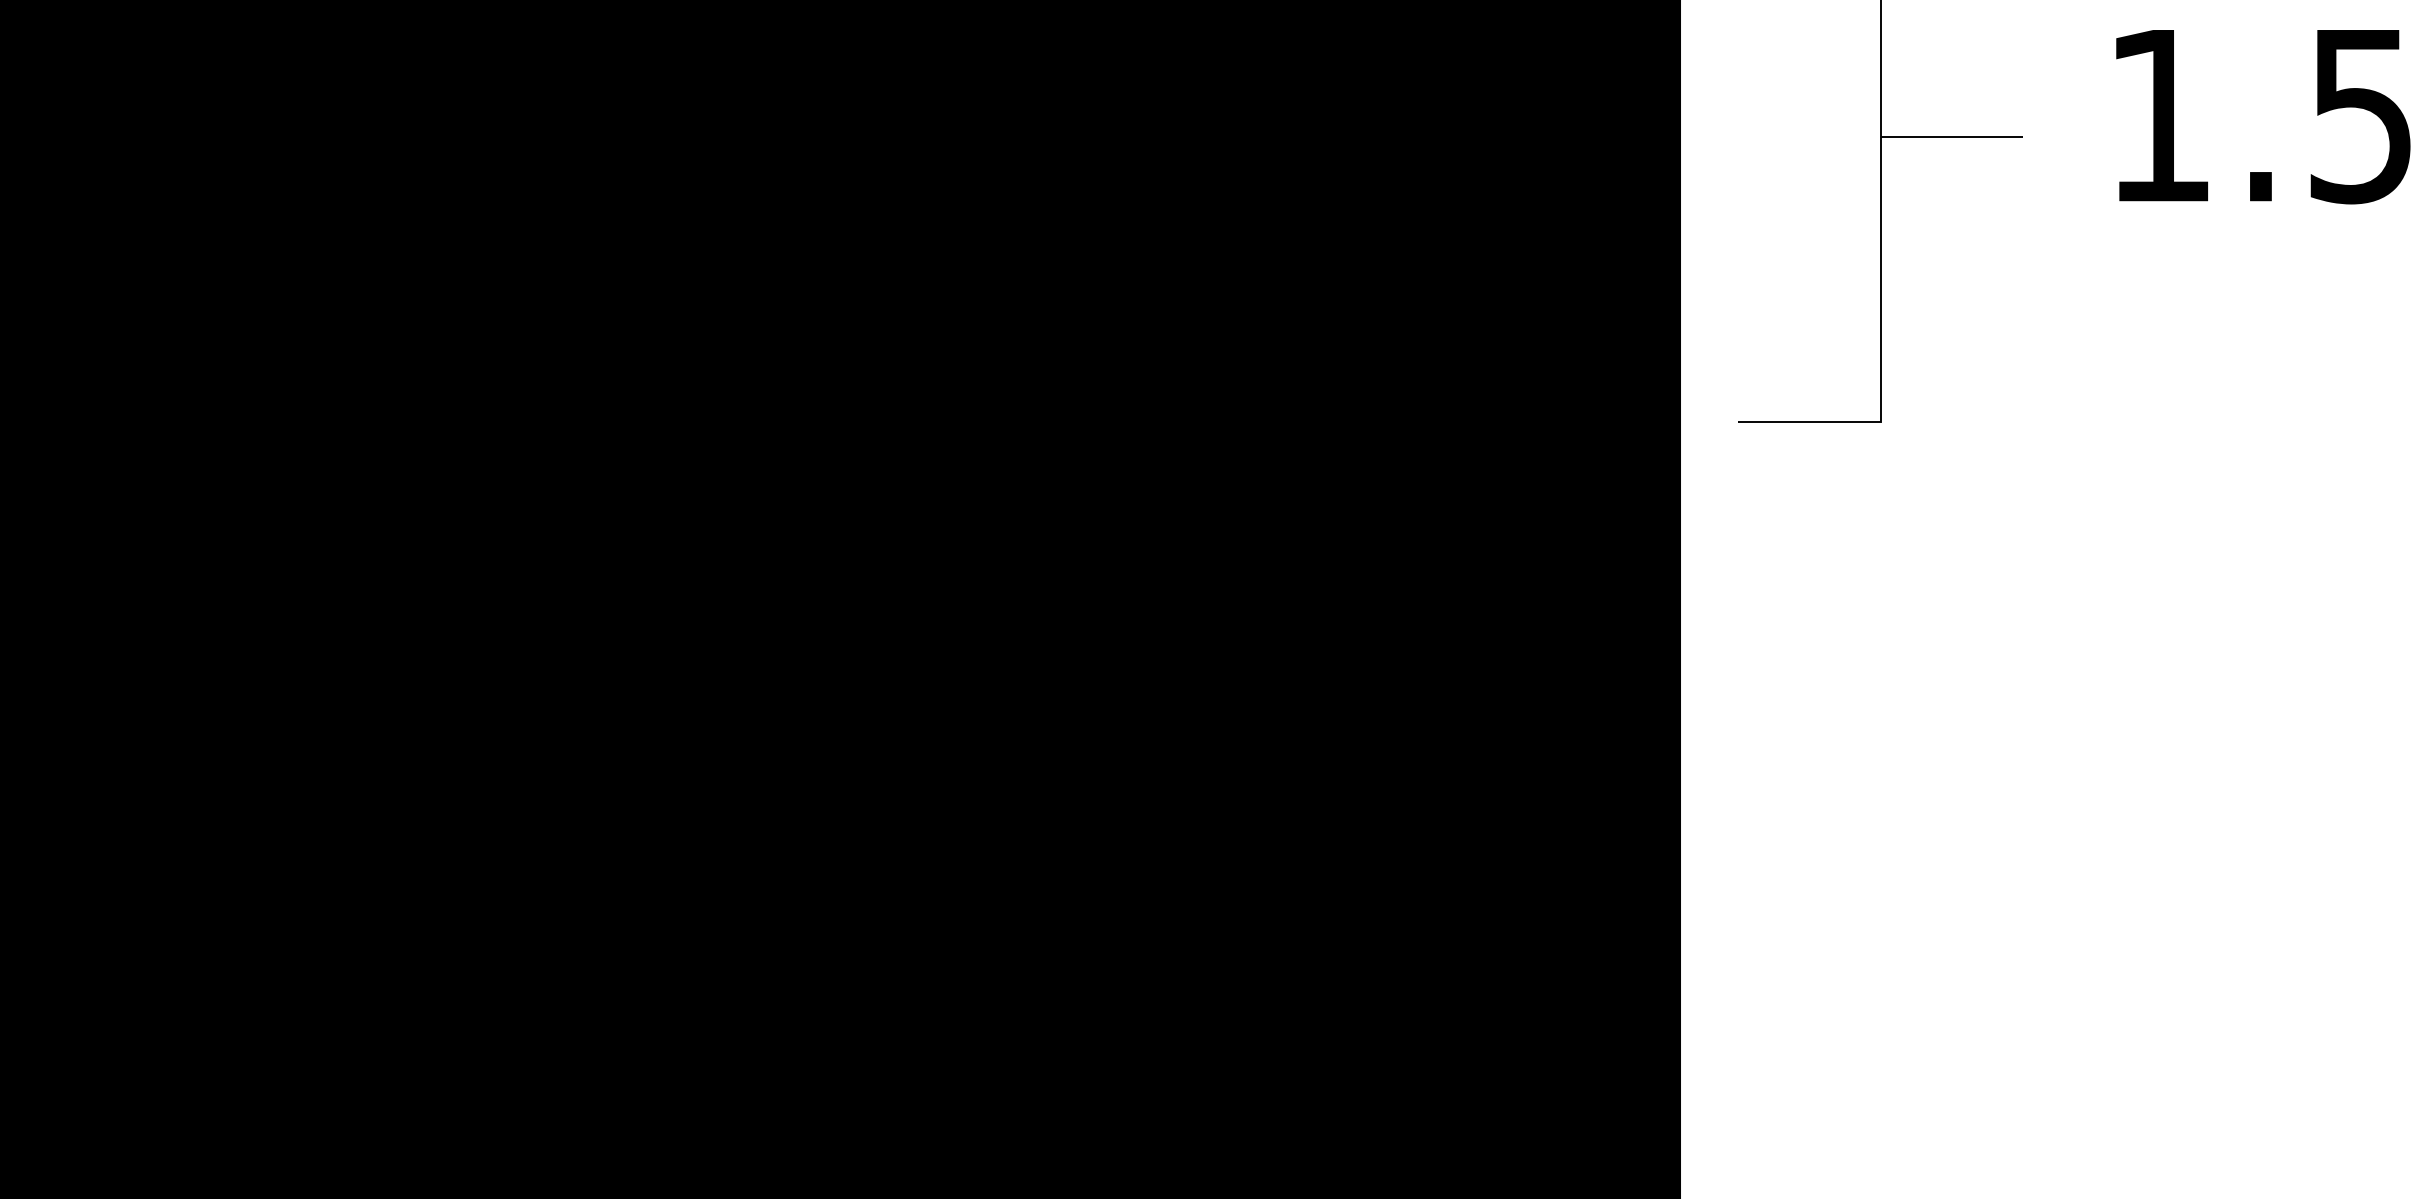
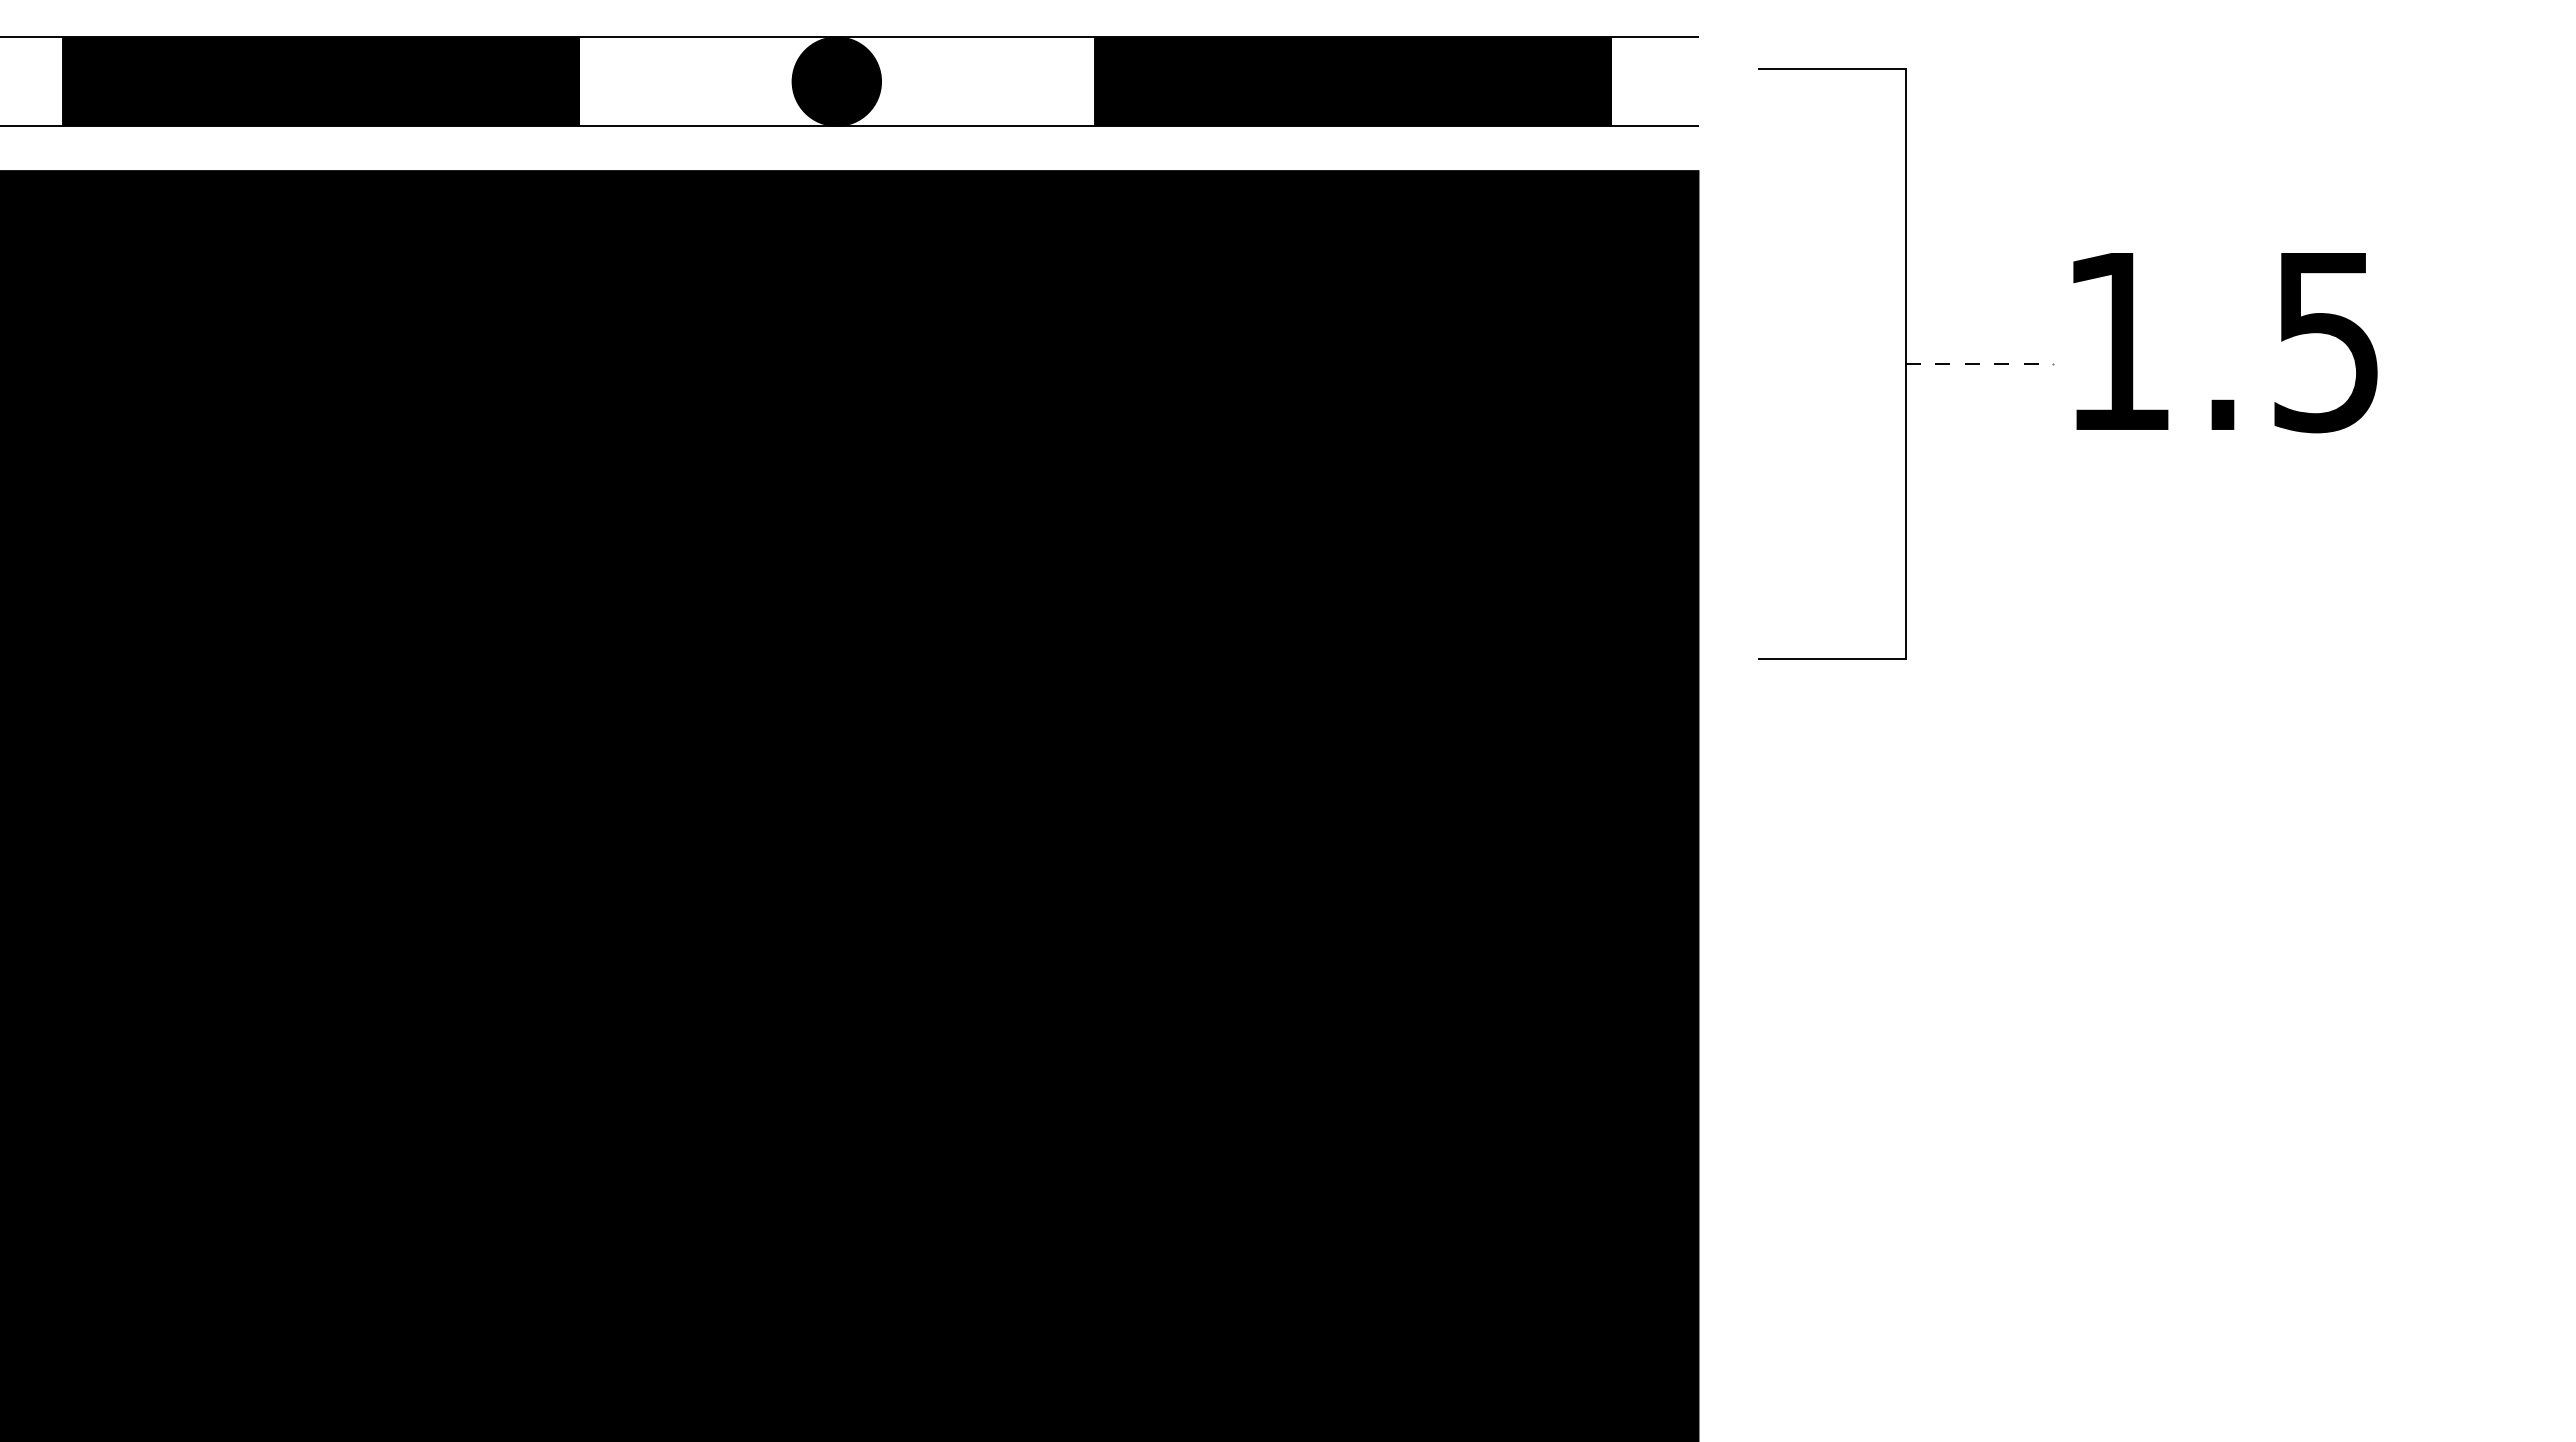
text: (2263, 117) -> (2225, 343), moved
line: (1951, 136) -> (1979, 363), solid -> dashed

